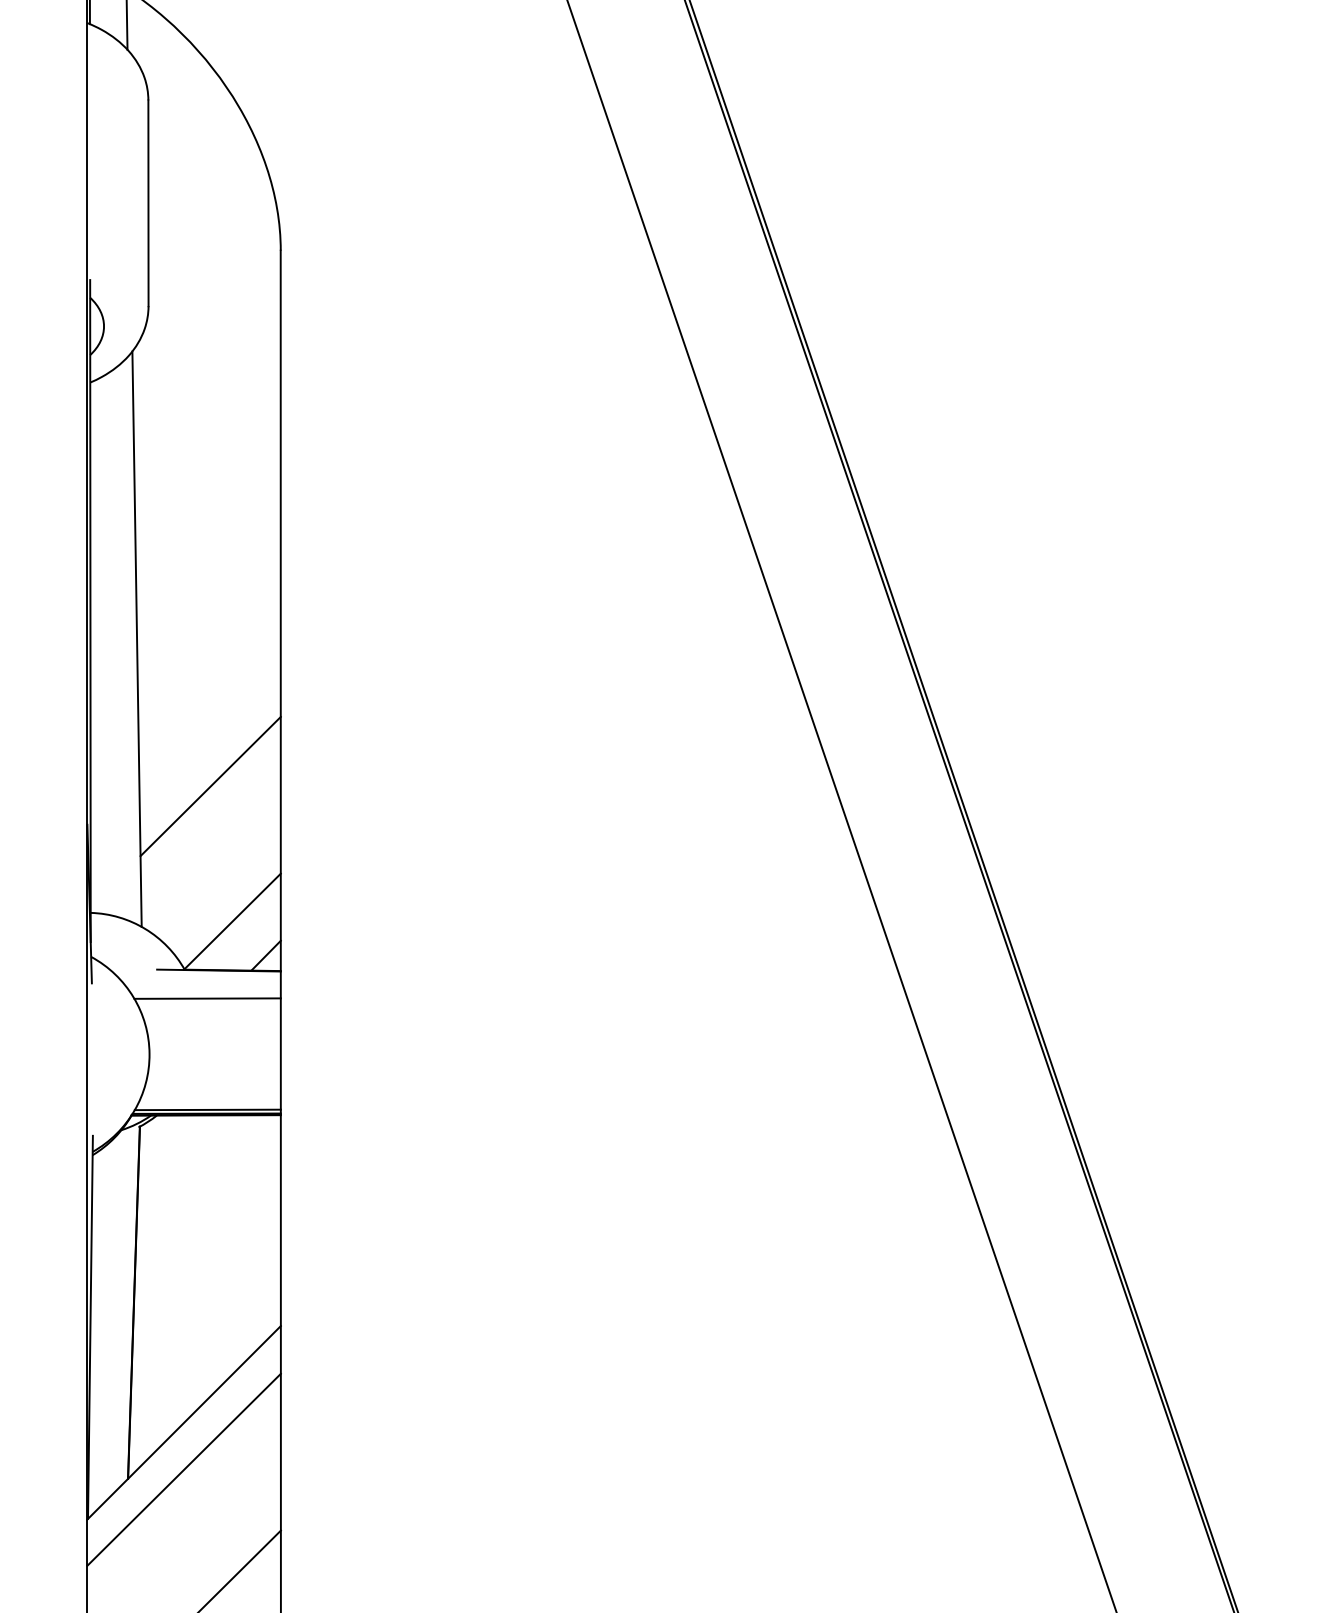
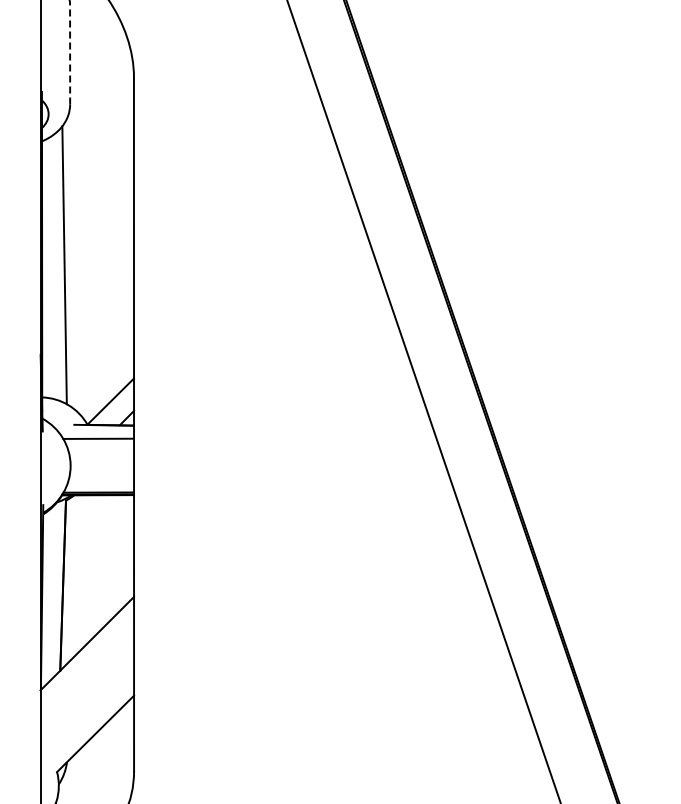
line: (149, 202) -> (70, 54), solid -> dashed
line: (211, 786) -> (100, 336), removed
line: (184, 1470) -> (87, 666), removed

